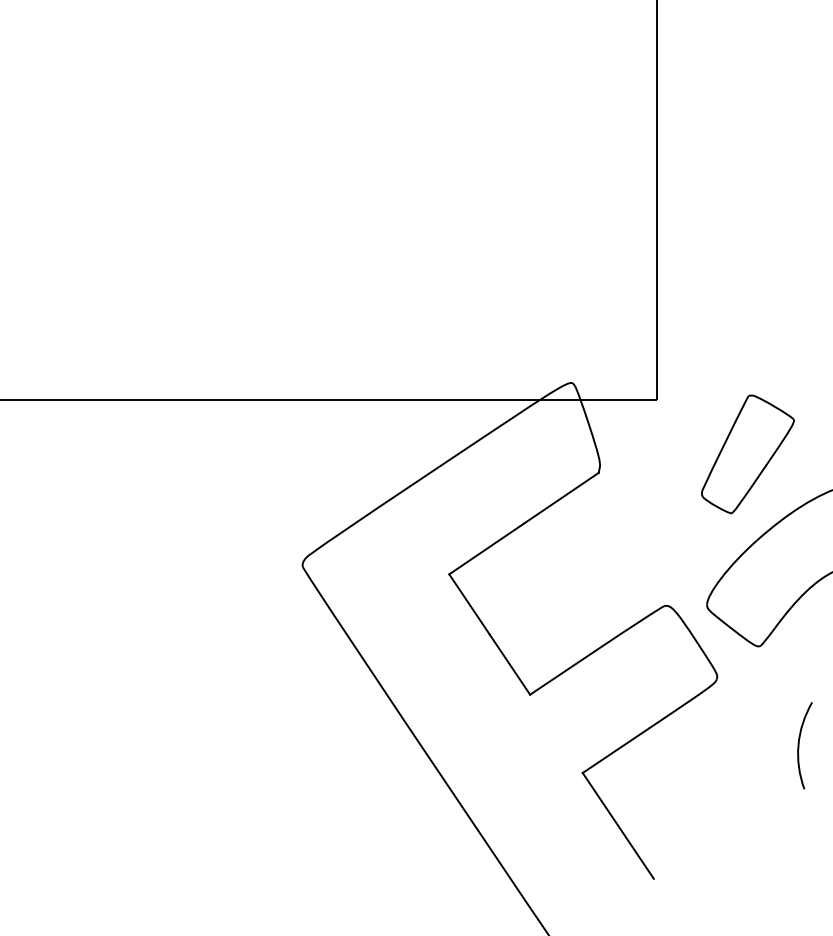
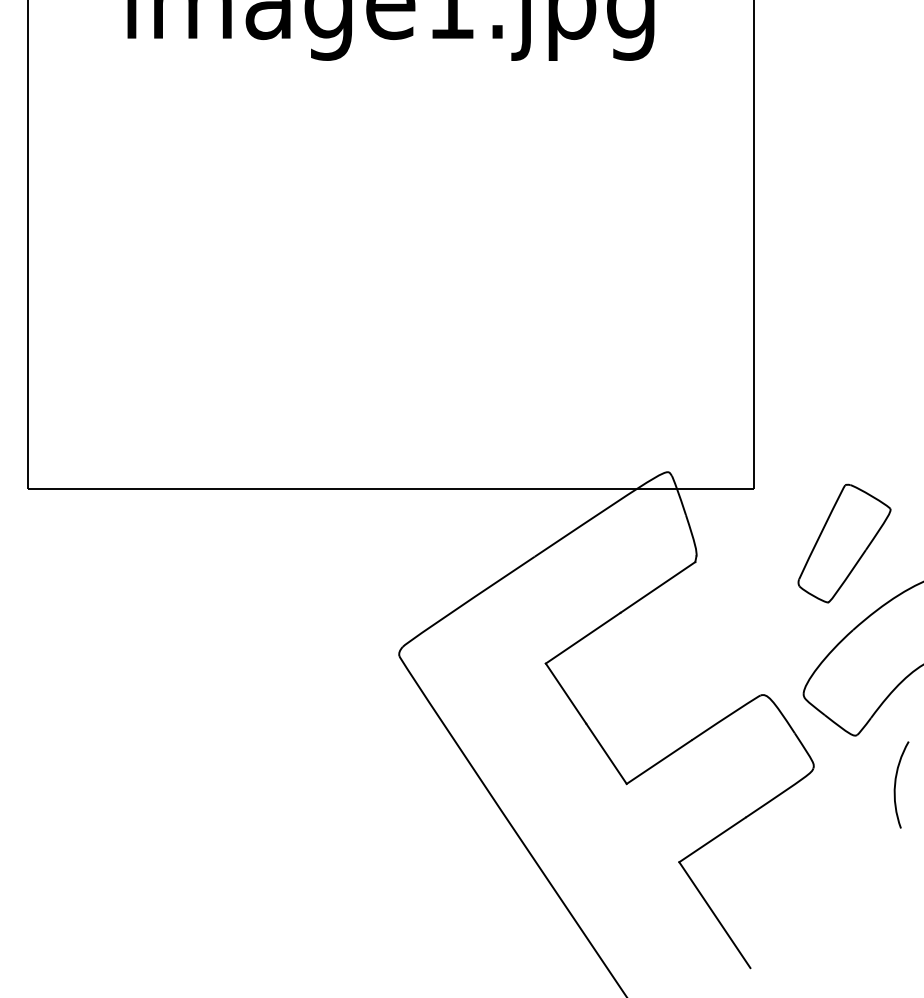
curve: (799, 744) -> (896, 783), moved

